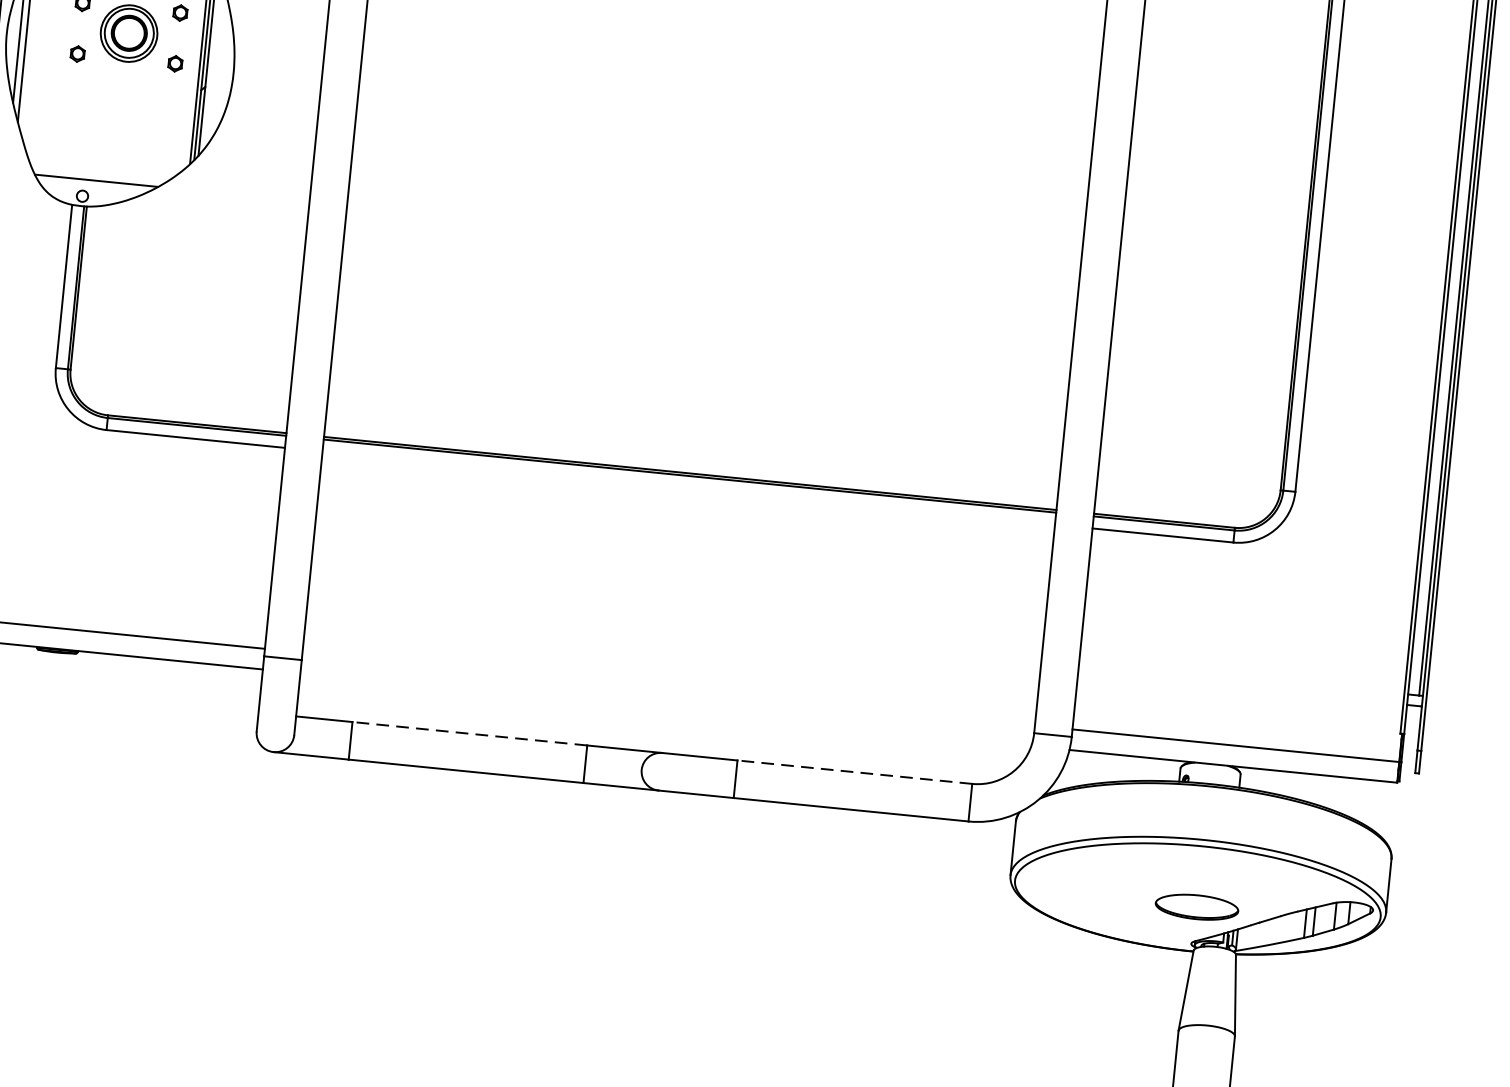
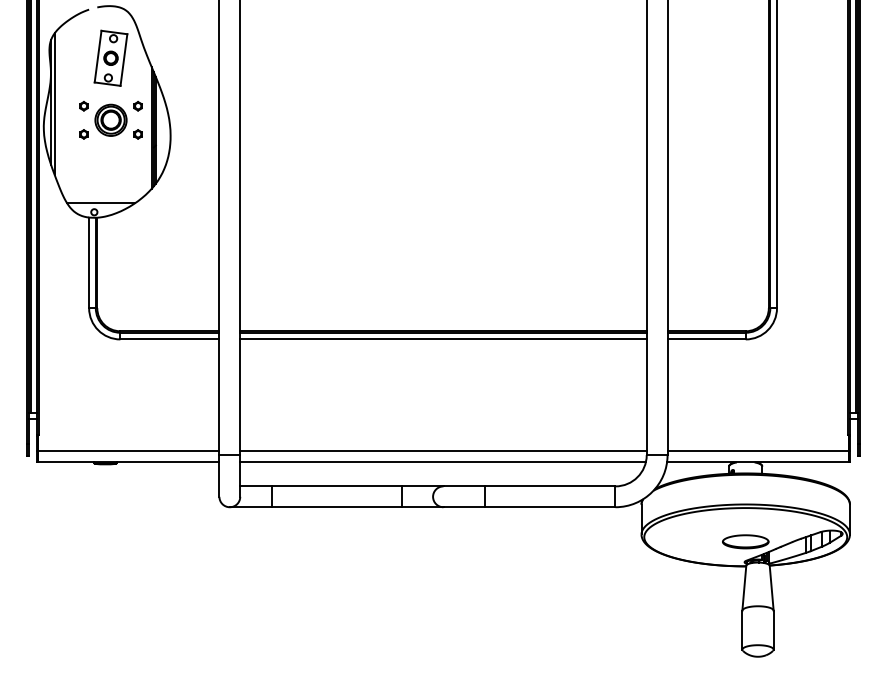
line: (688, 488) -> (443, 339), added
line: (668, 688) -> (443, 450), added
line: (664, 709) -> (442, 462), added
line: (469, 733) -> (336, 486), dashed -> solid
line: (853, 772) -> (549, 486), dashed -> solid

